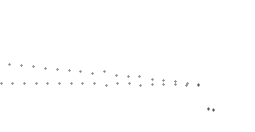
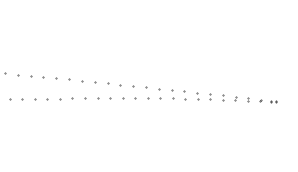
part: (104, 78) -> (159, 93), size x0.62
part: (140, 81) -> (197, 96), size x0.62
part: (210, 108) -> (273, 101), moved

